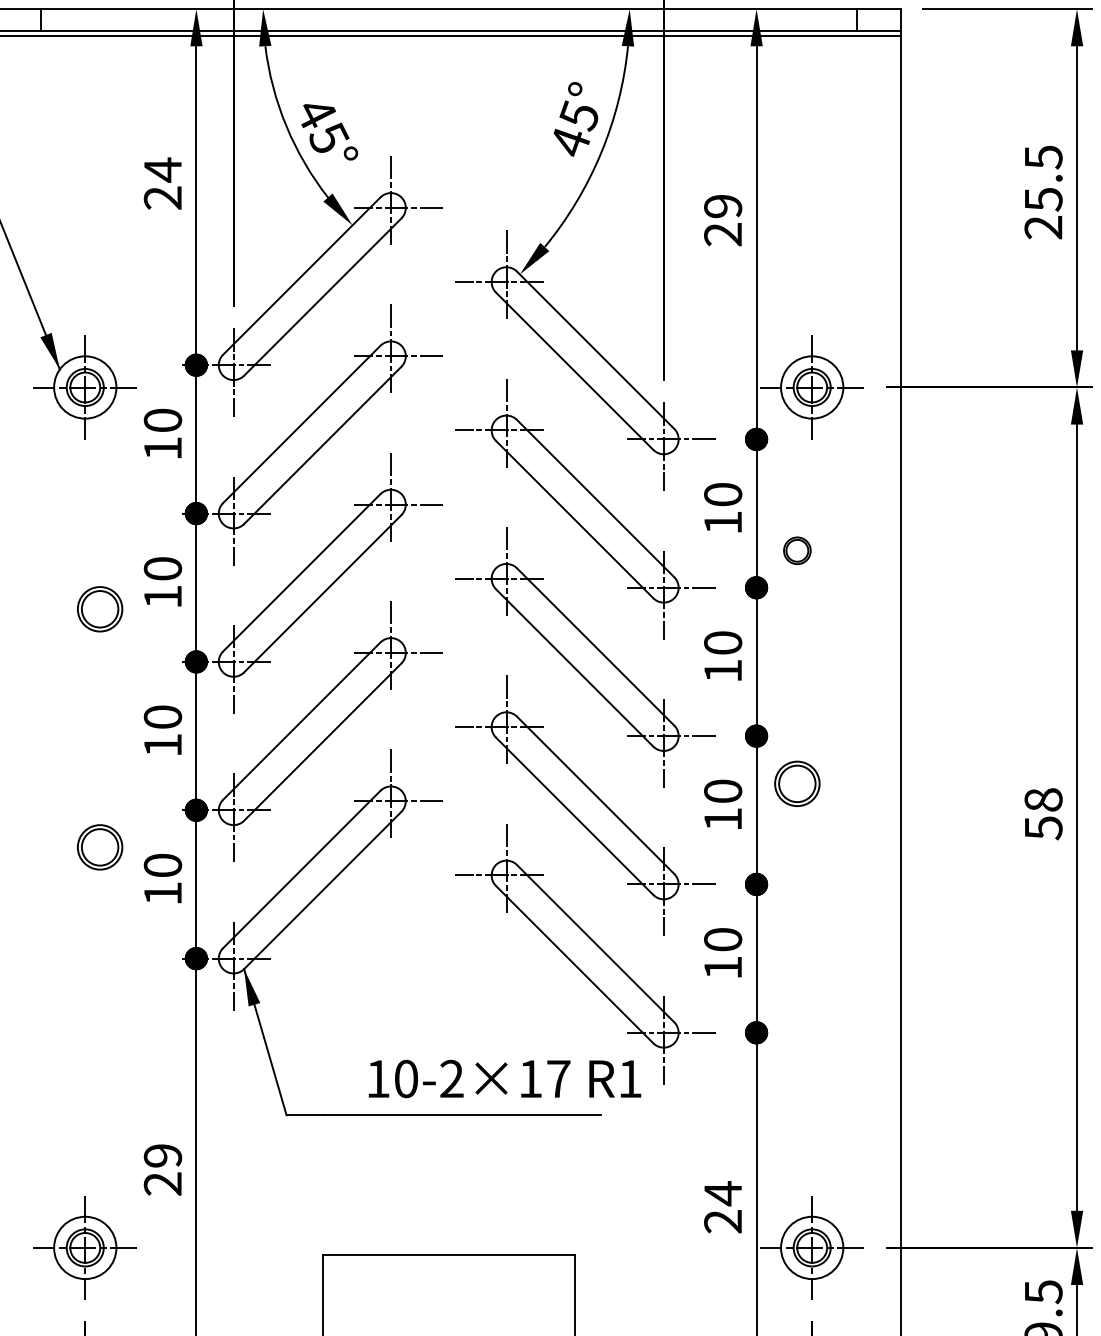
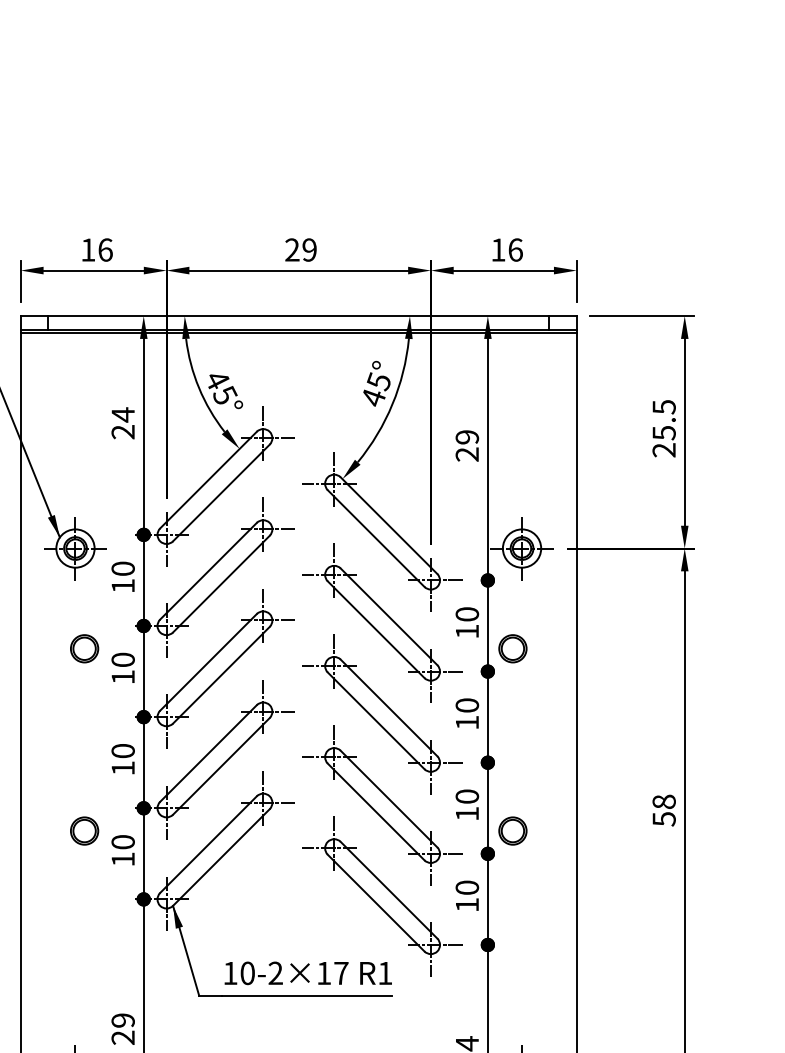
part: (796, 550) -> (512, 648), size x1.67
part: (99, 608) -> (84, 648), moved
part: (796, 782) -> (512, 830), moved
text: (503, 1079) -> (307, 973), moved

